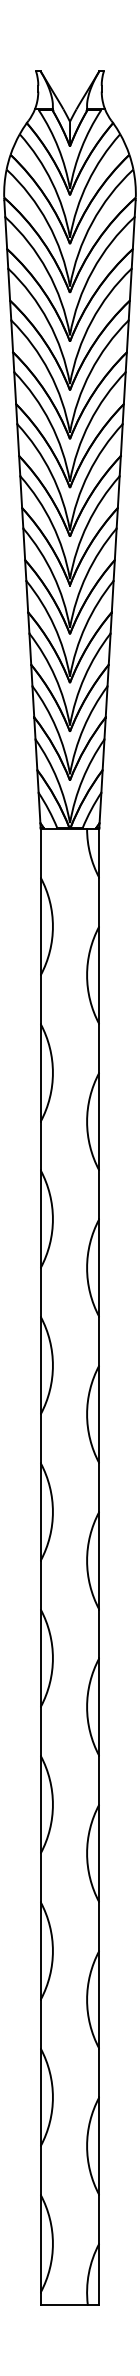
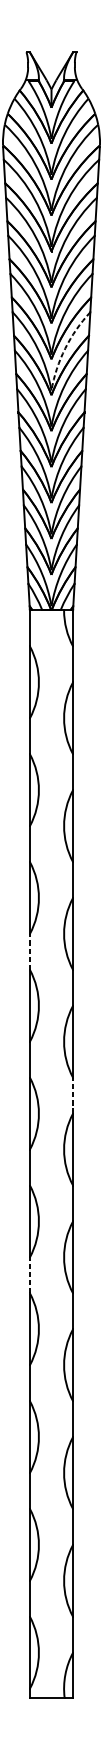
arc: (88, 473) -> (65, 348), solid -> dashed
line: (40, 1291) -> (29, 951), solid -> dashed
line: (99, 1487) -> (73, 1095), solid -> dashed
line: (40, 1730) -> (29, 1274), solid -> dashed

